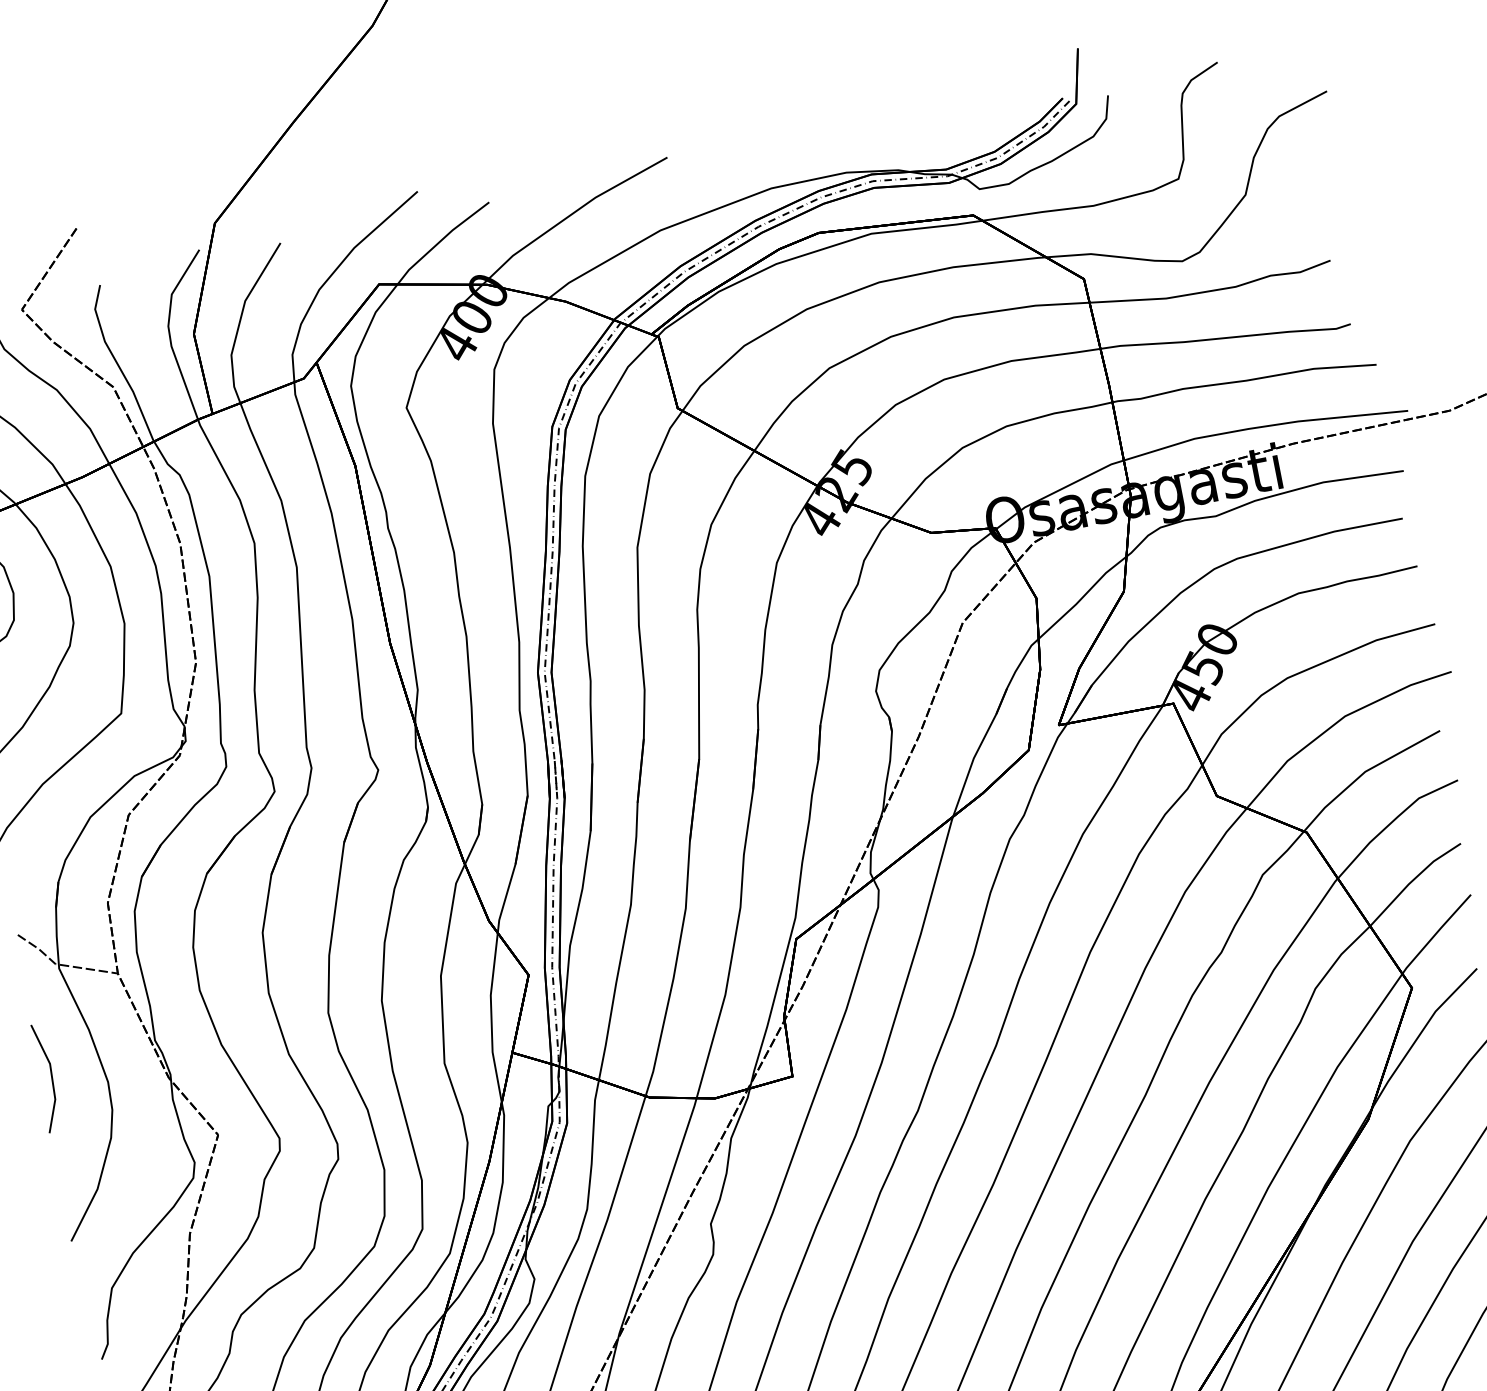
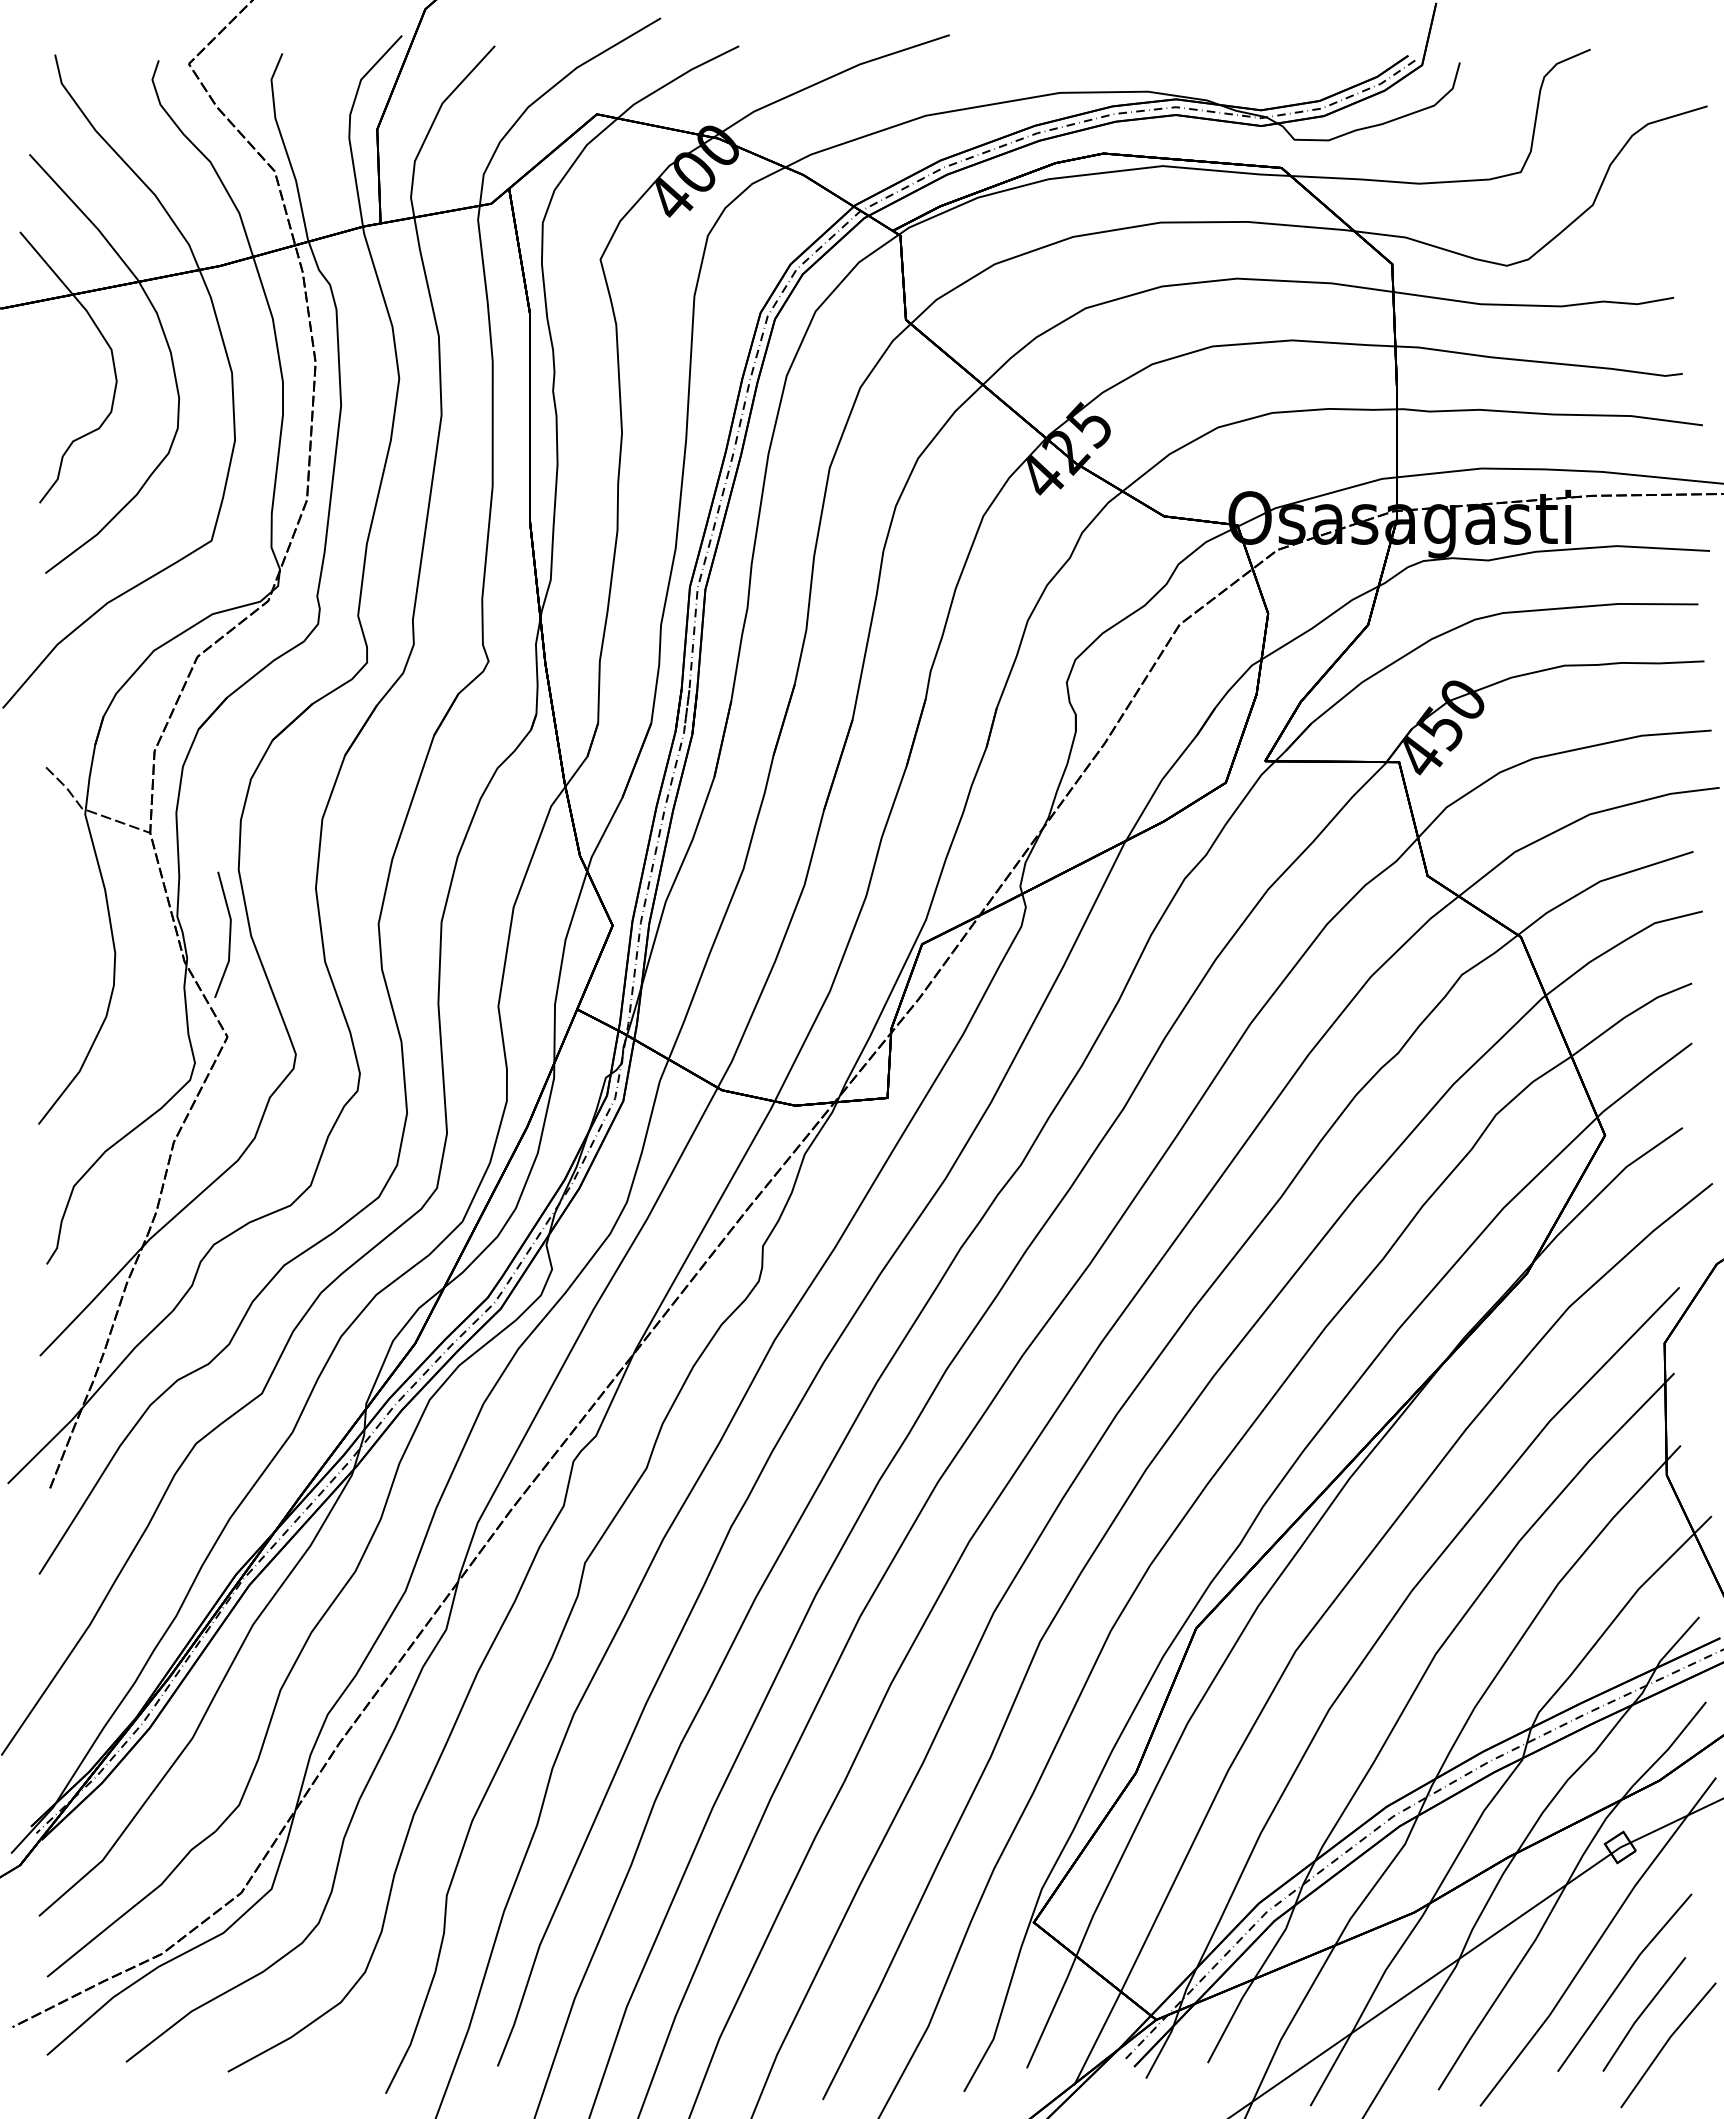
line: (51, 1076) -> (229, 934), moved

